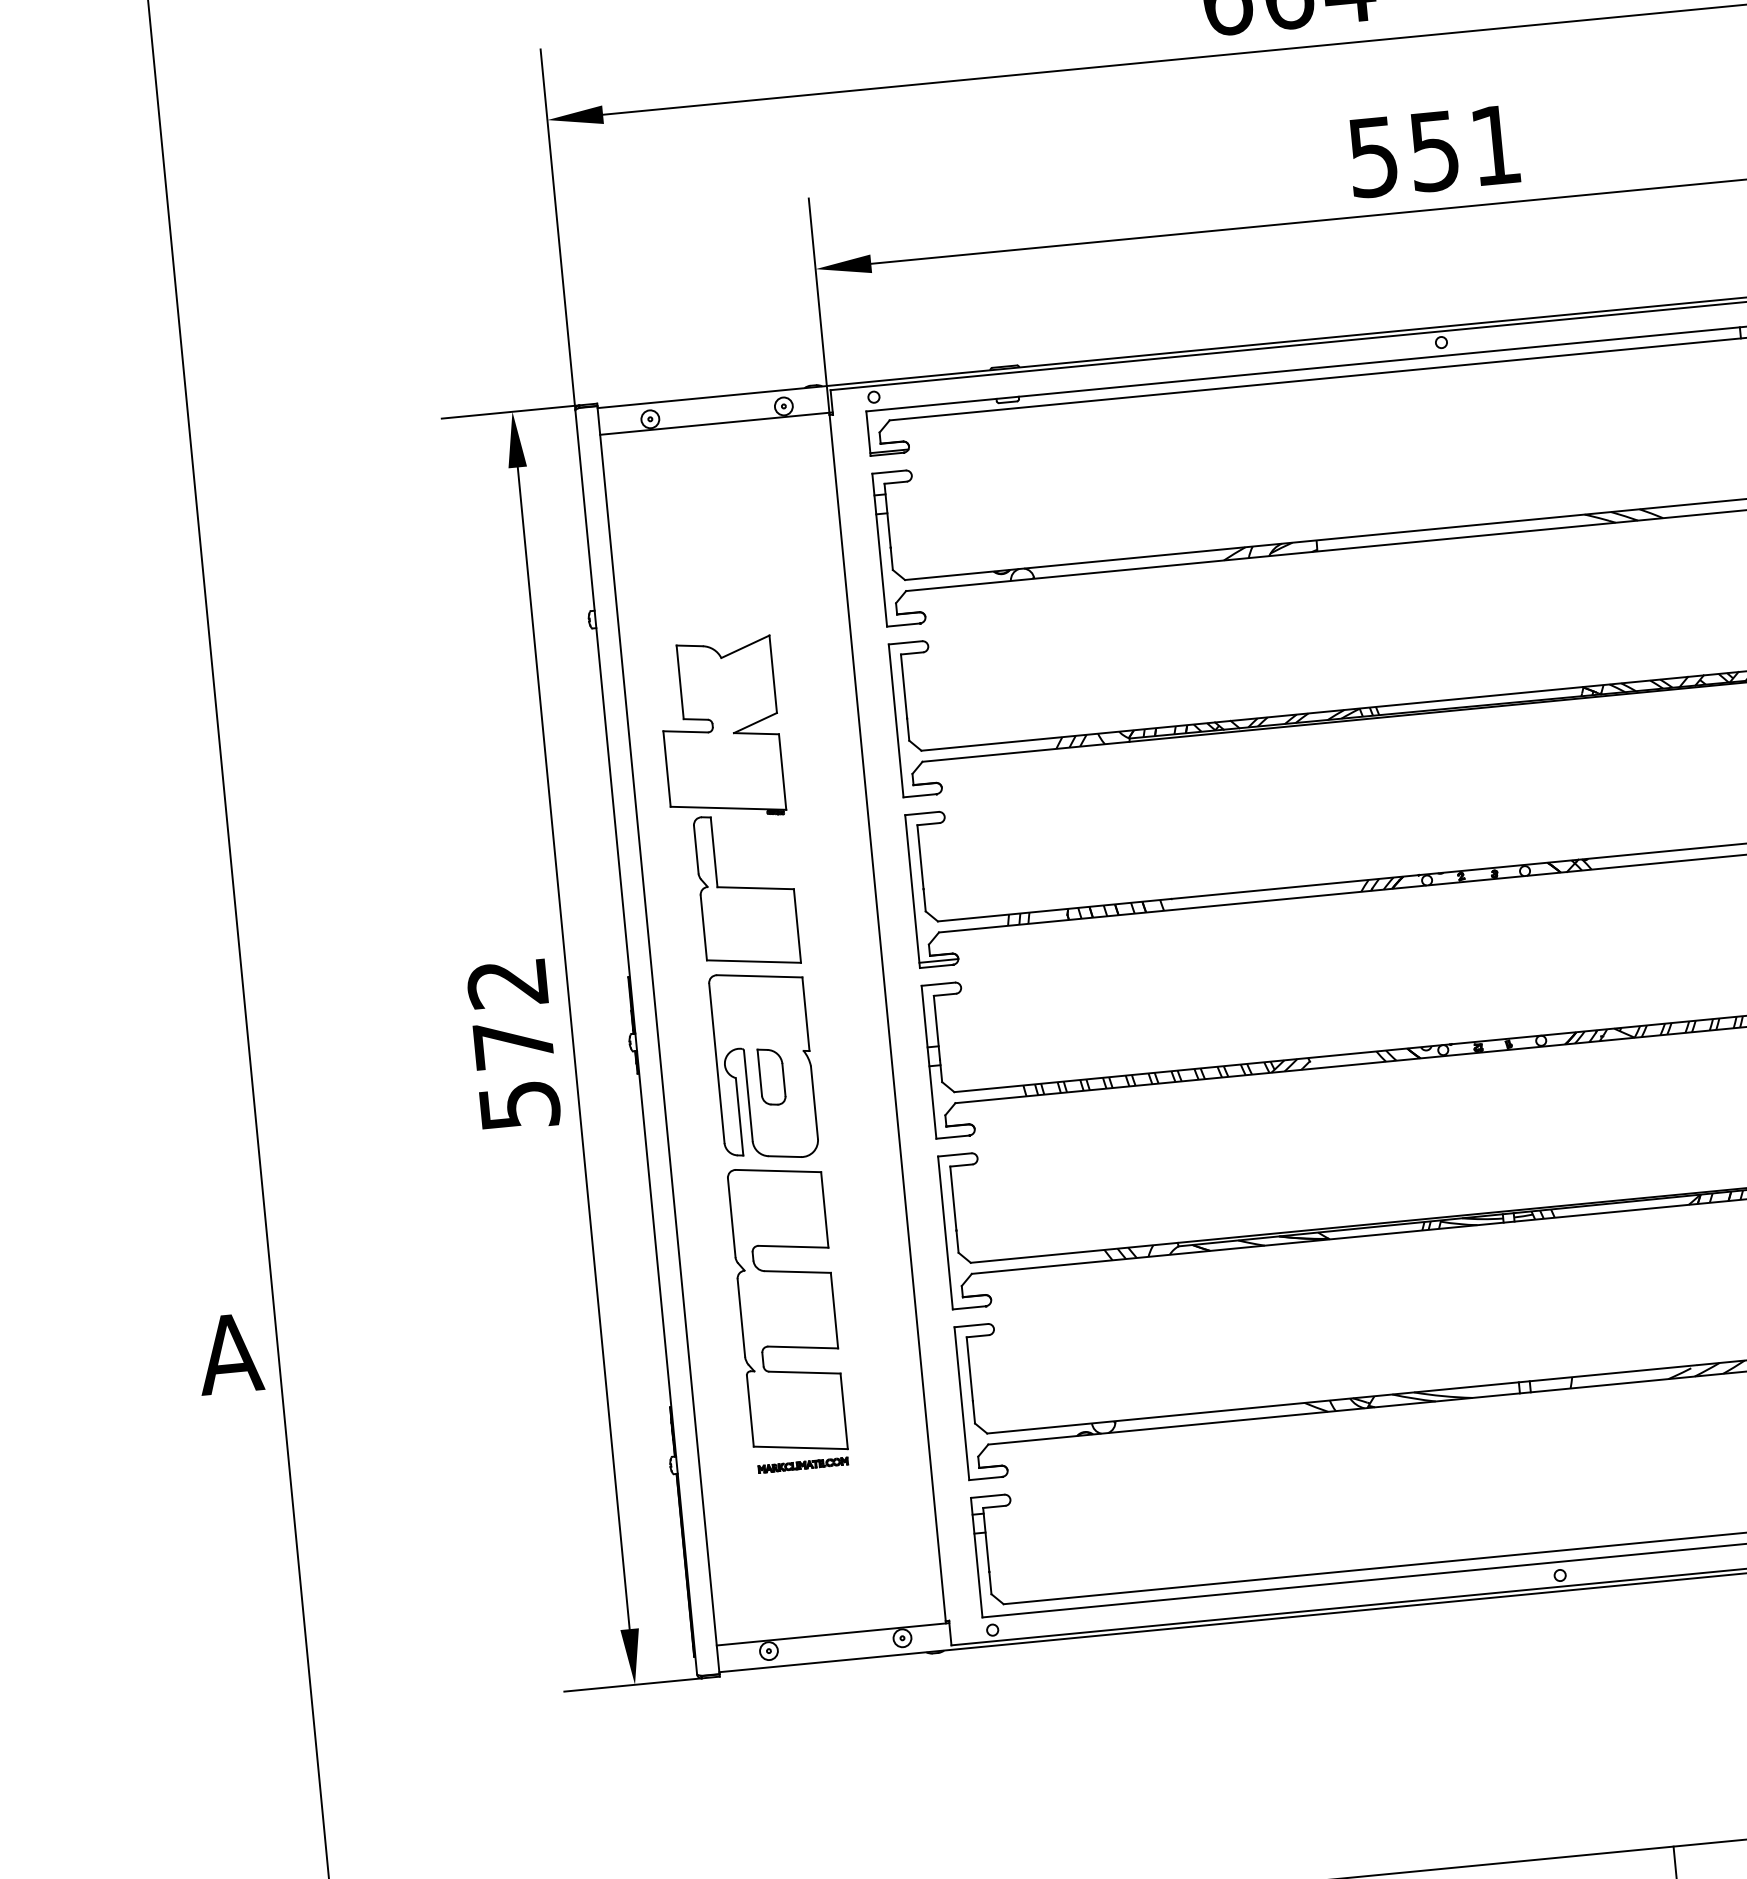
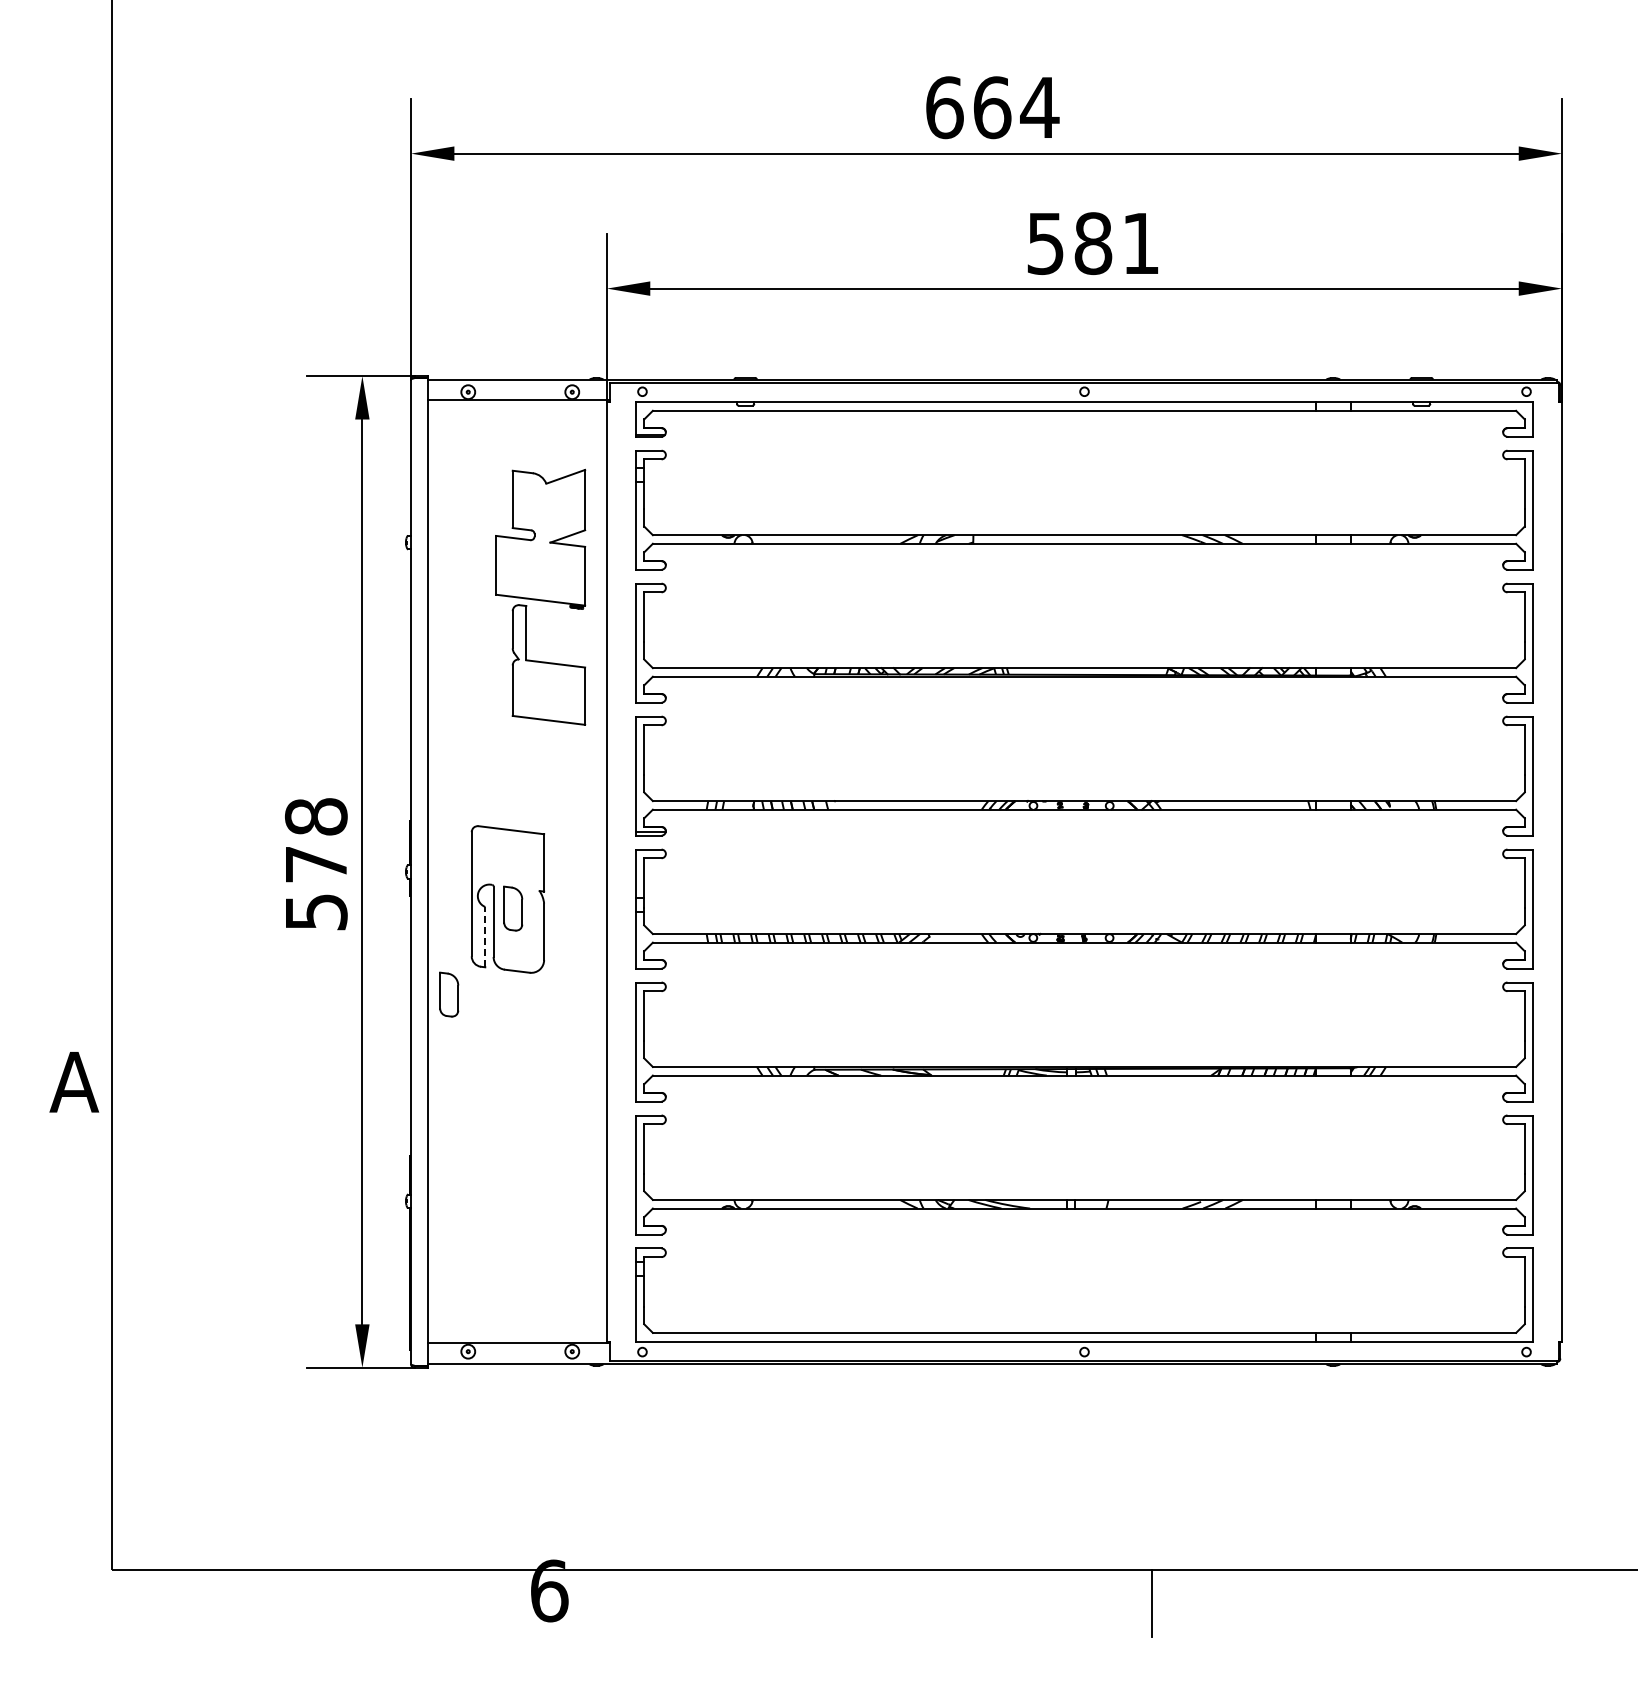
text: (1434, 151) -> (1093, 243), 551 -> 581
part: (727, 803) -> (540, 596), moved
text: (507, 982) -> (316, 816), 572 -> 578
line: (739, 1115) -> (485, 936), solid -> dashed
part: (700, 1194) -> (449, 994), added
part: (787, 1317) -> (507, 1095), removed

